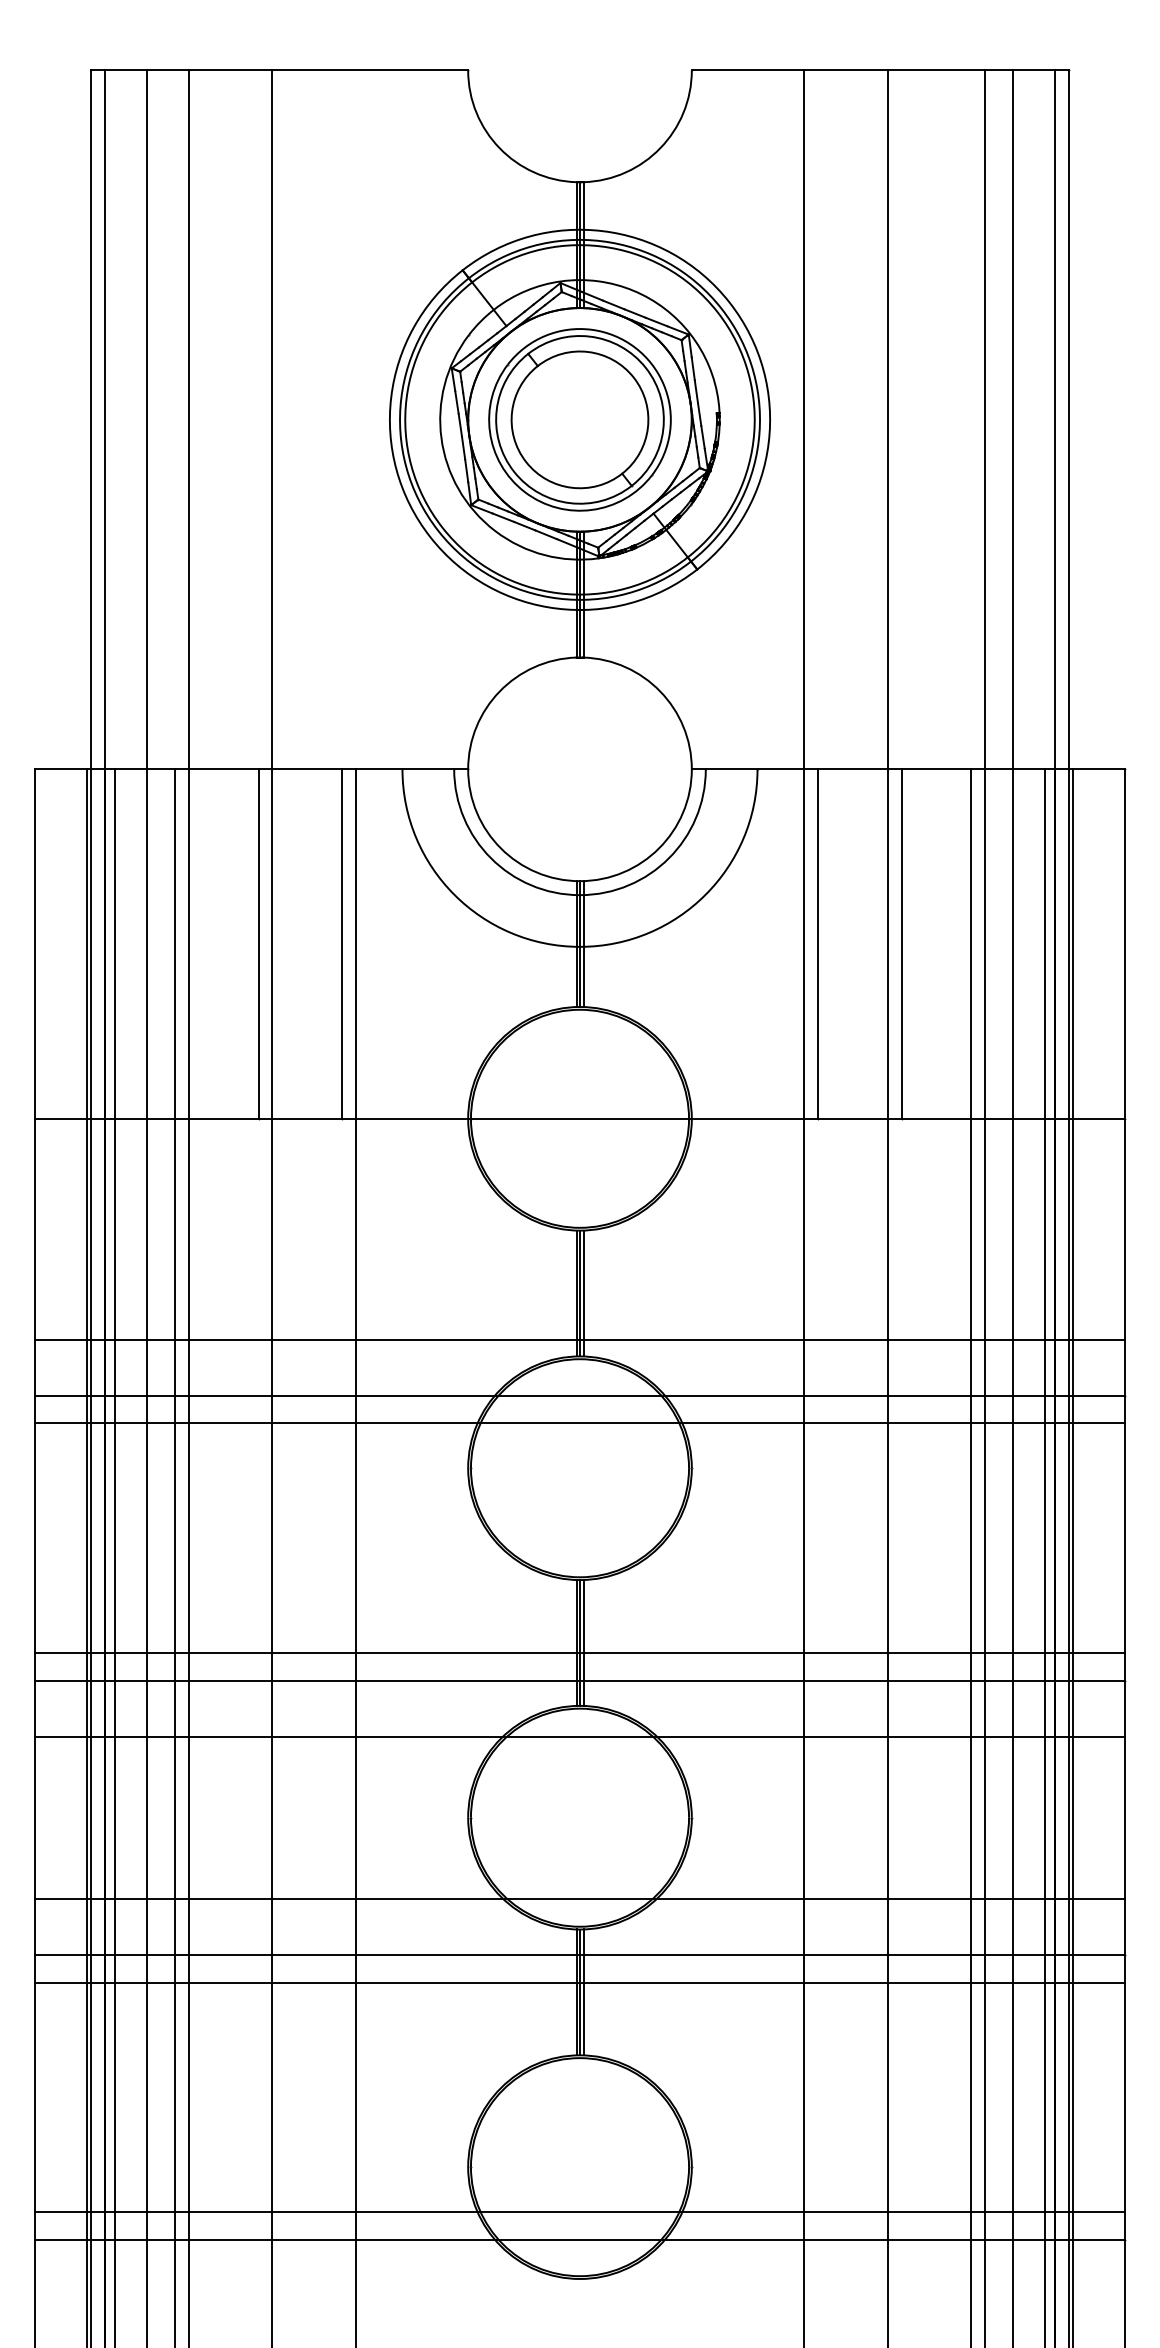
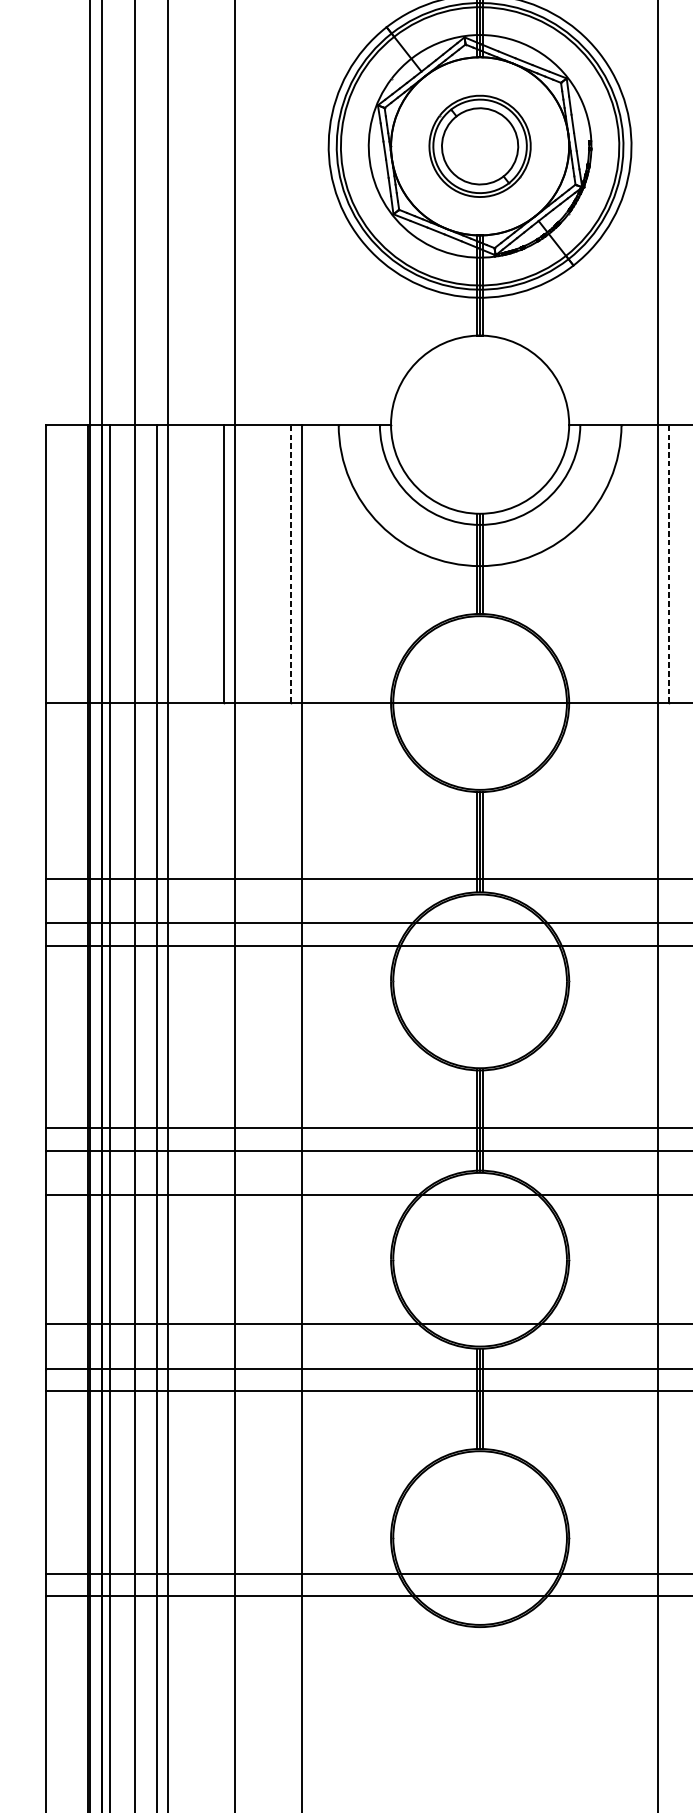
part: (579, 419) -> (479, 146), size x0.7
line: (342, 944) -> (290, 564), solid -> dashed
line: (817, 944) -> (669, 564), solid -> dashed

